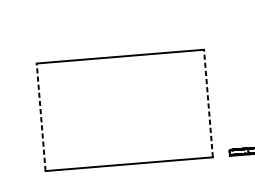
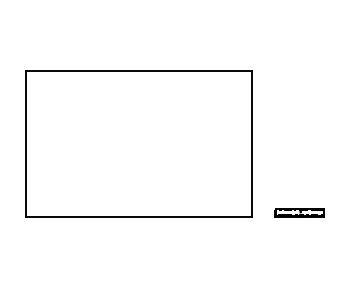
line: (208, 103) -> (252, 144), dashed -> solid
line: (41, 117) -> (26, 144), dashed -> solid

